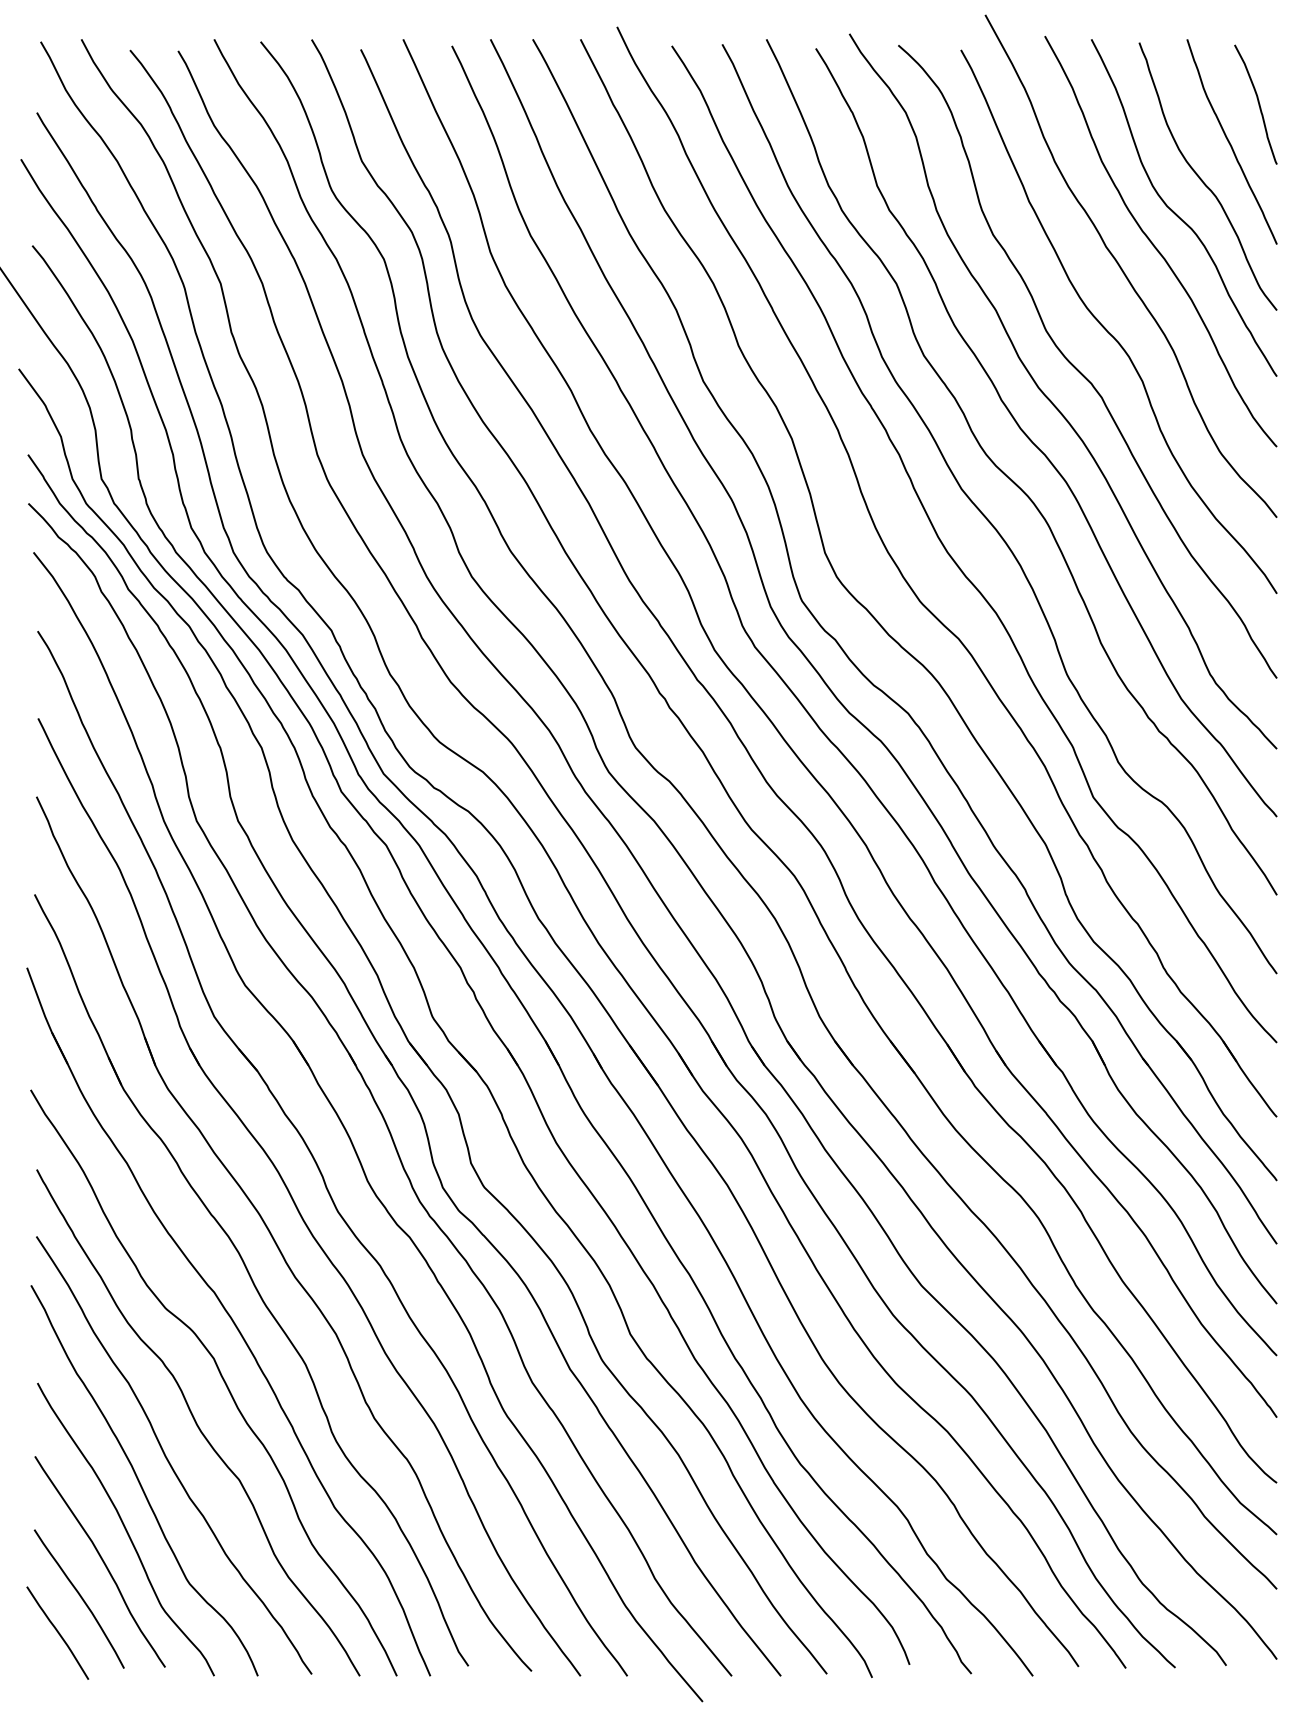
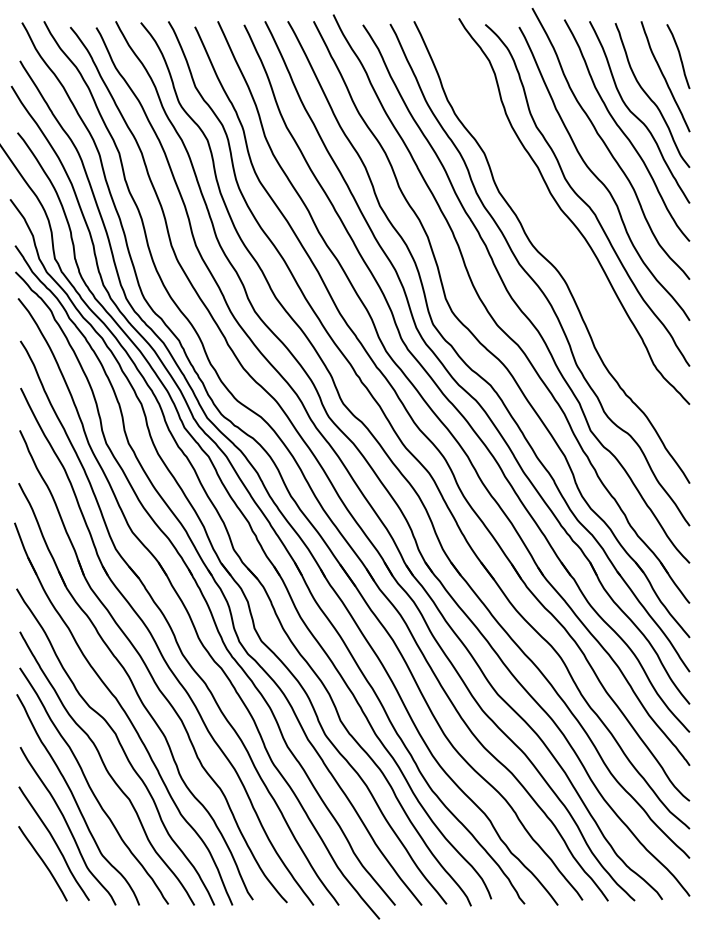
curve: (1035, 443) -> (559, 239), removed
line: (58, 1631) -> (31, 881), removed

